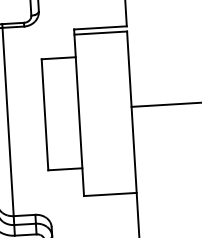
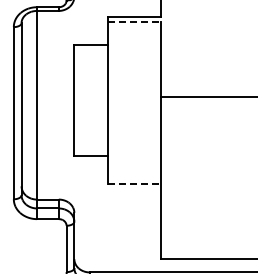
line: (101, 33) -> (135, 22), solid -> dashed
line: (110, 194) -> (135, 183), solid -> dashed

